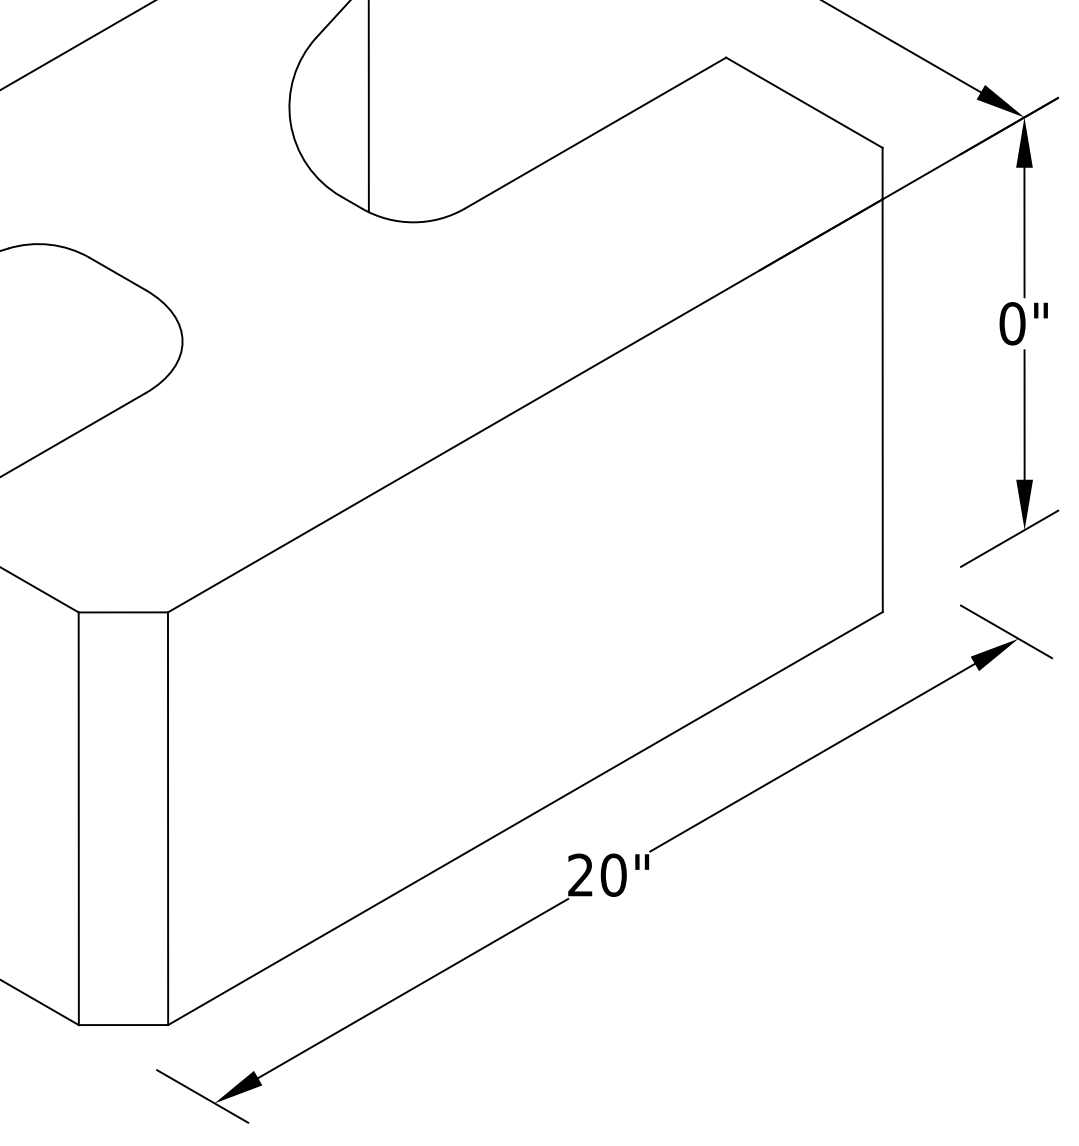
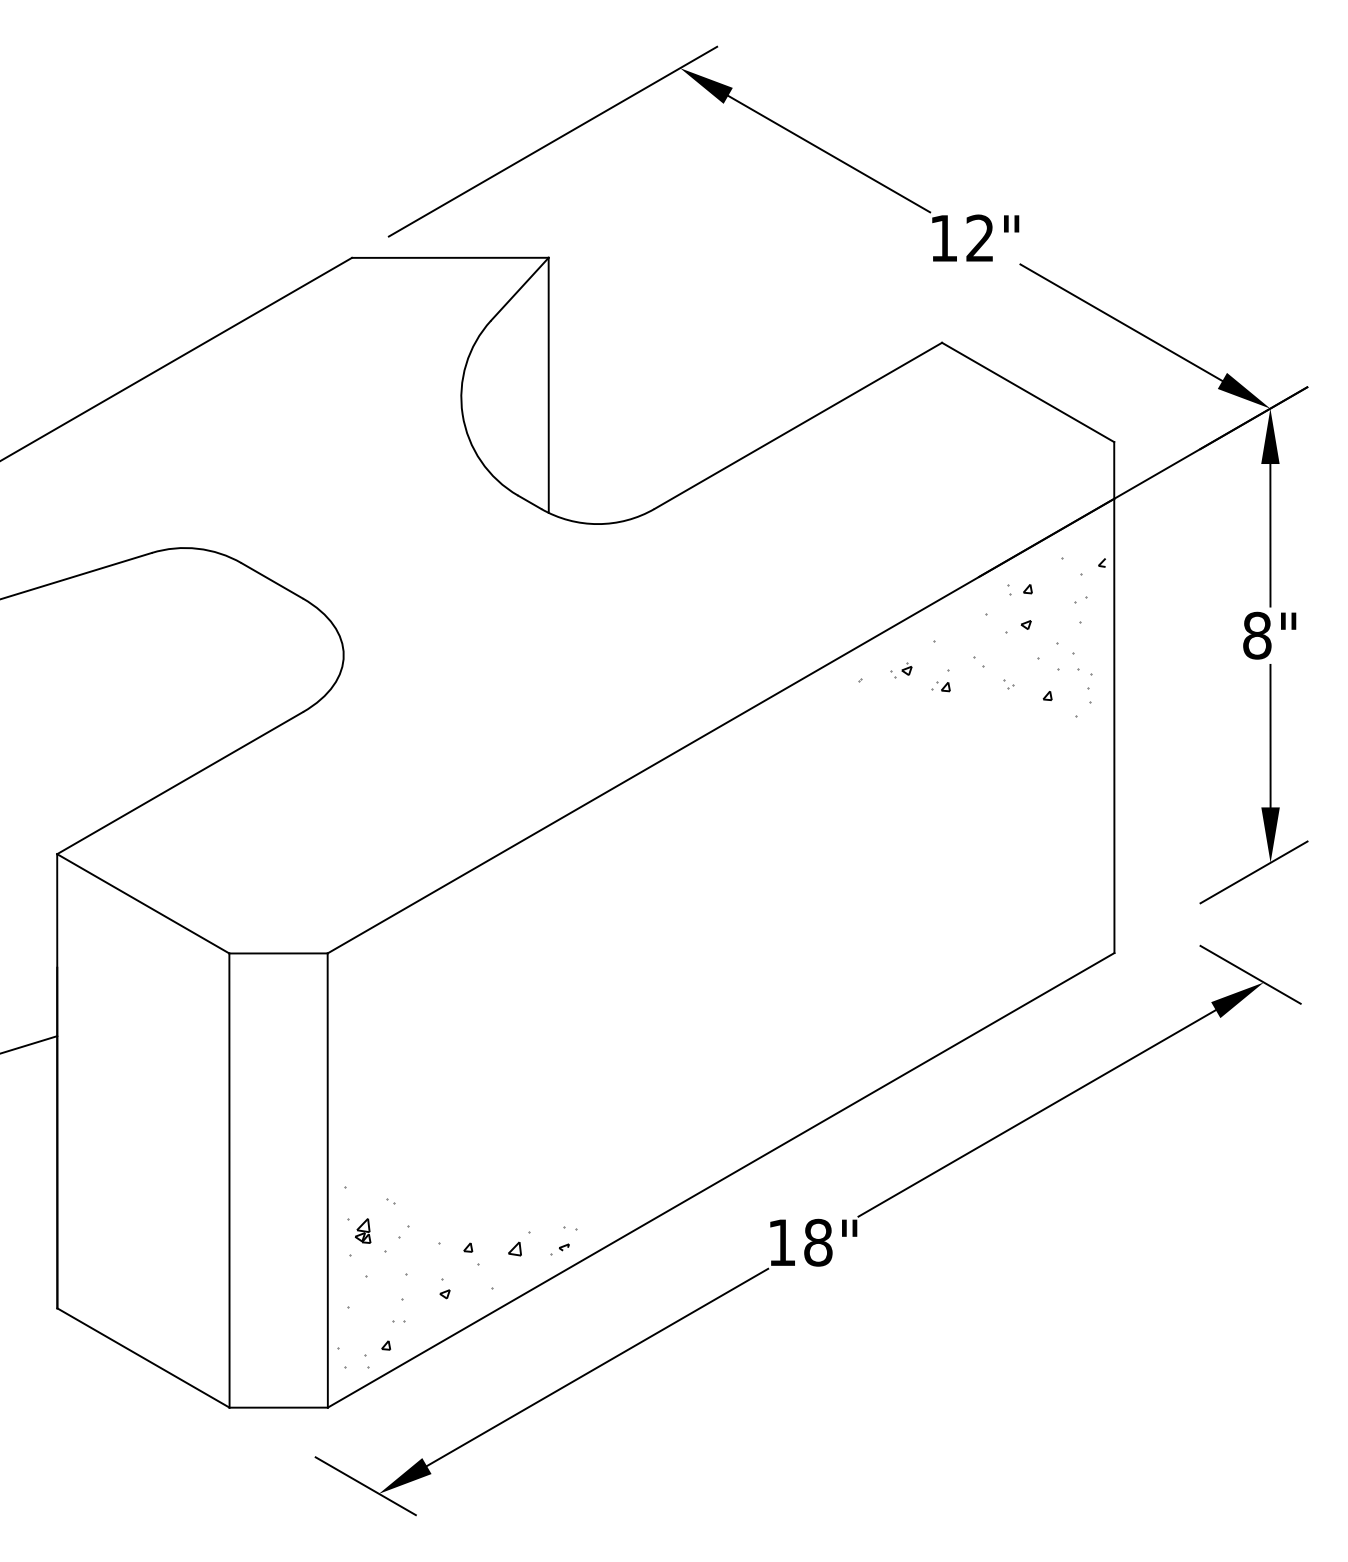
text: (1012, 323) -> (1257, 635), 0" -> 8"
hatch: (762, 325) -> (982, 637), added
text: (597, 875) -> (800, 1242), 20" -> 18"
hatch: (285, 906) -> (456, 1277), added

